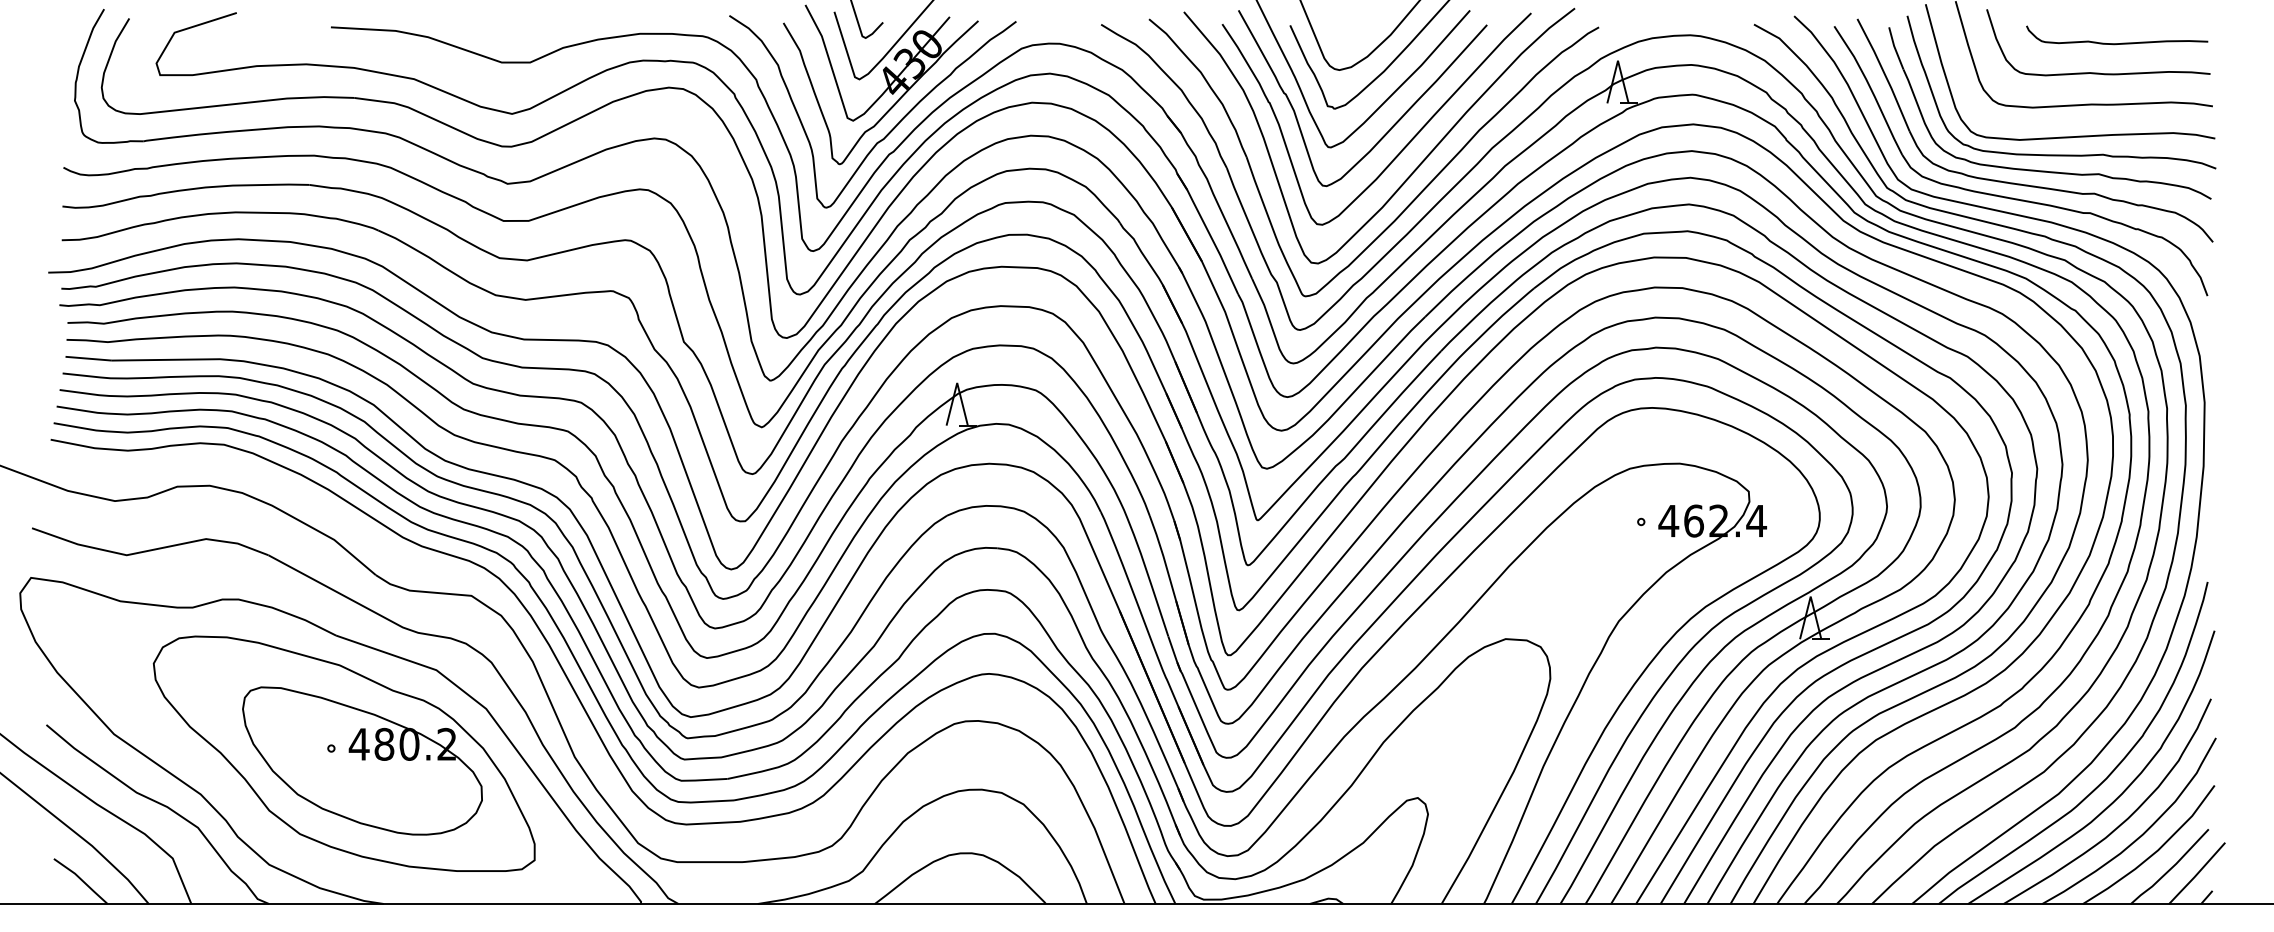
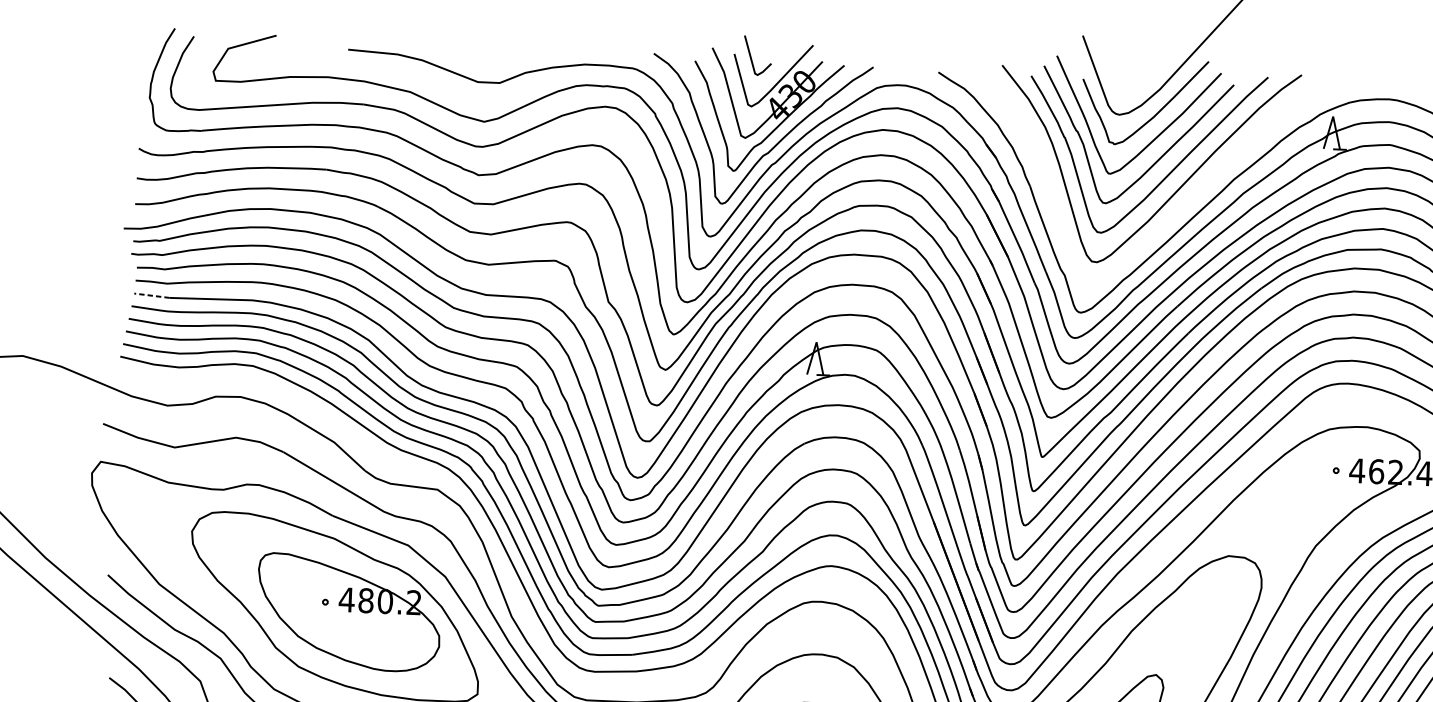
part: (1414, 198) -> (1172, 215), removed
line: (88, 358) -> (151, 295), solid -> dashed

